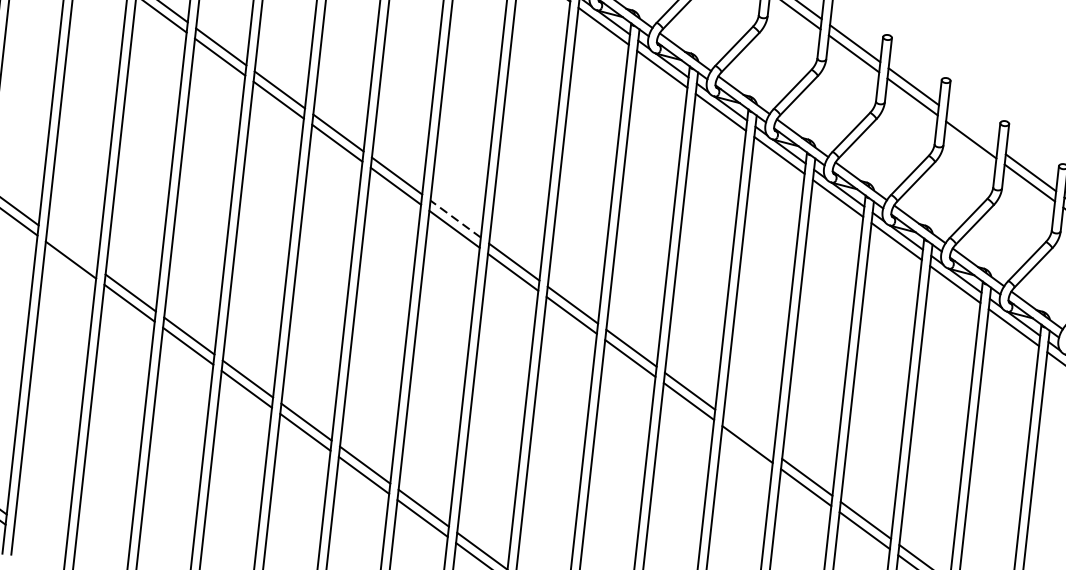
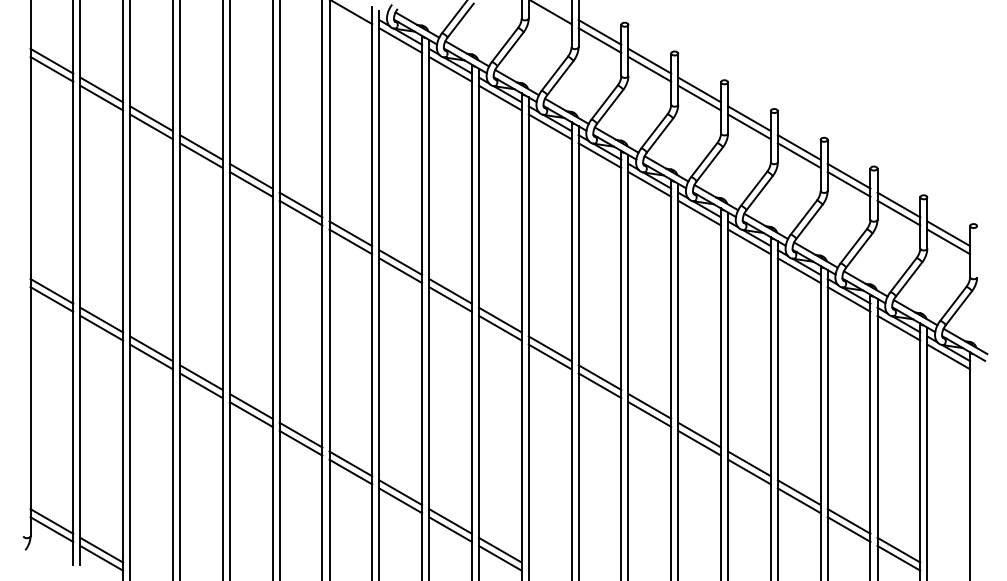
line: (971, 128) -> (848, 175), added
line: (455, 219) -> (450, 291), dashed -> solid
line: (72, 249) -> (151, 348), added
line: (748, 433) -> (699, 434), added

